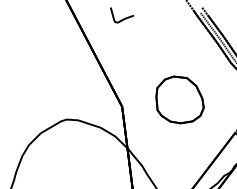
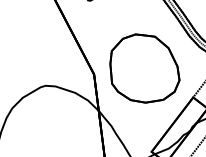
part: (179, 99) -> (144, 68), size x1.67

